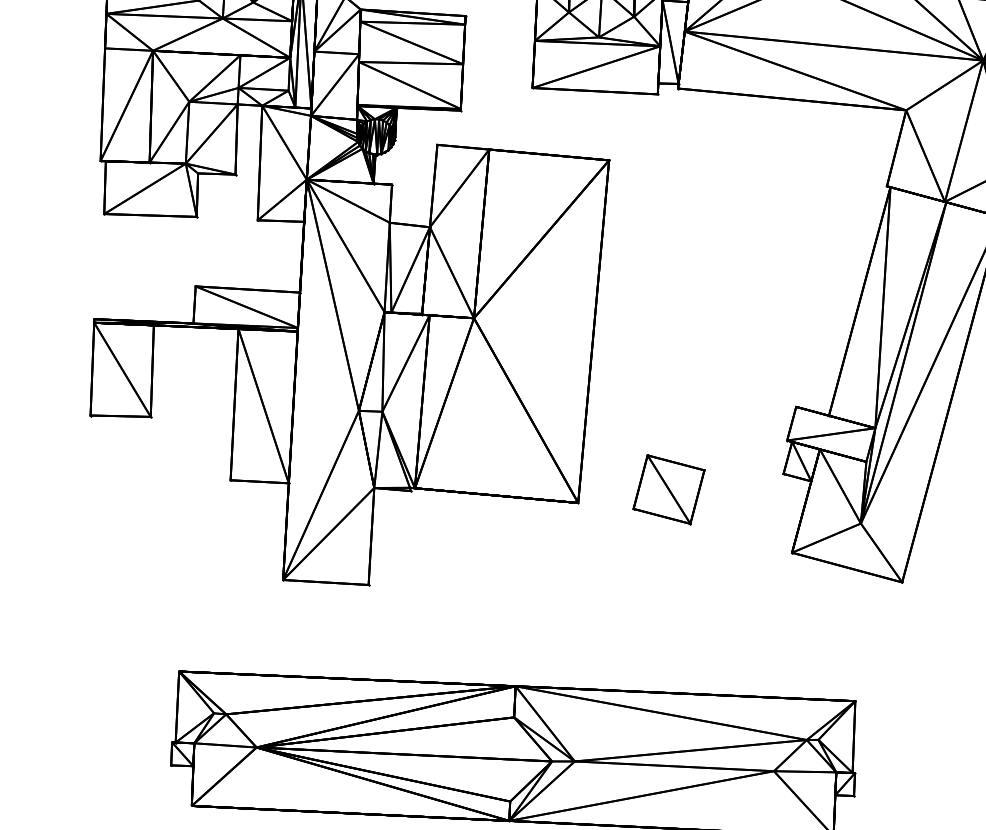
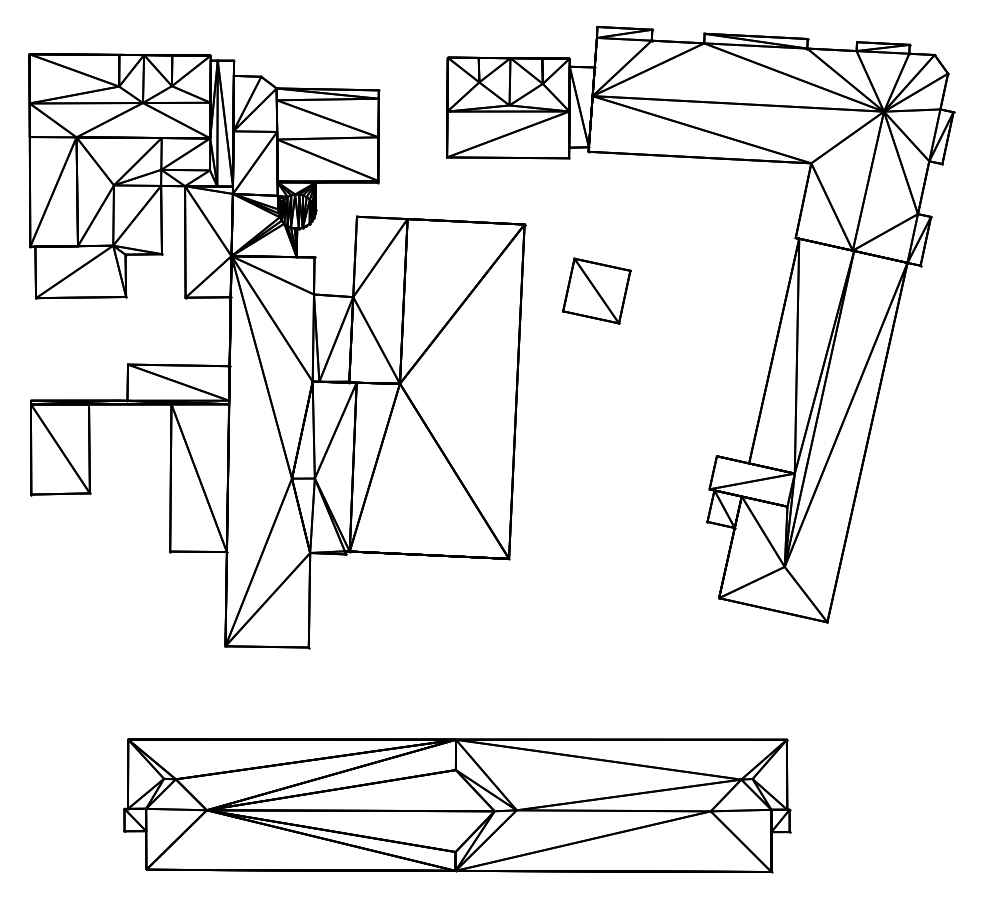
part: (668, 489) -> (596, 290), moved

